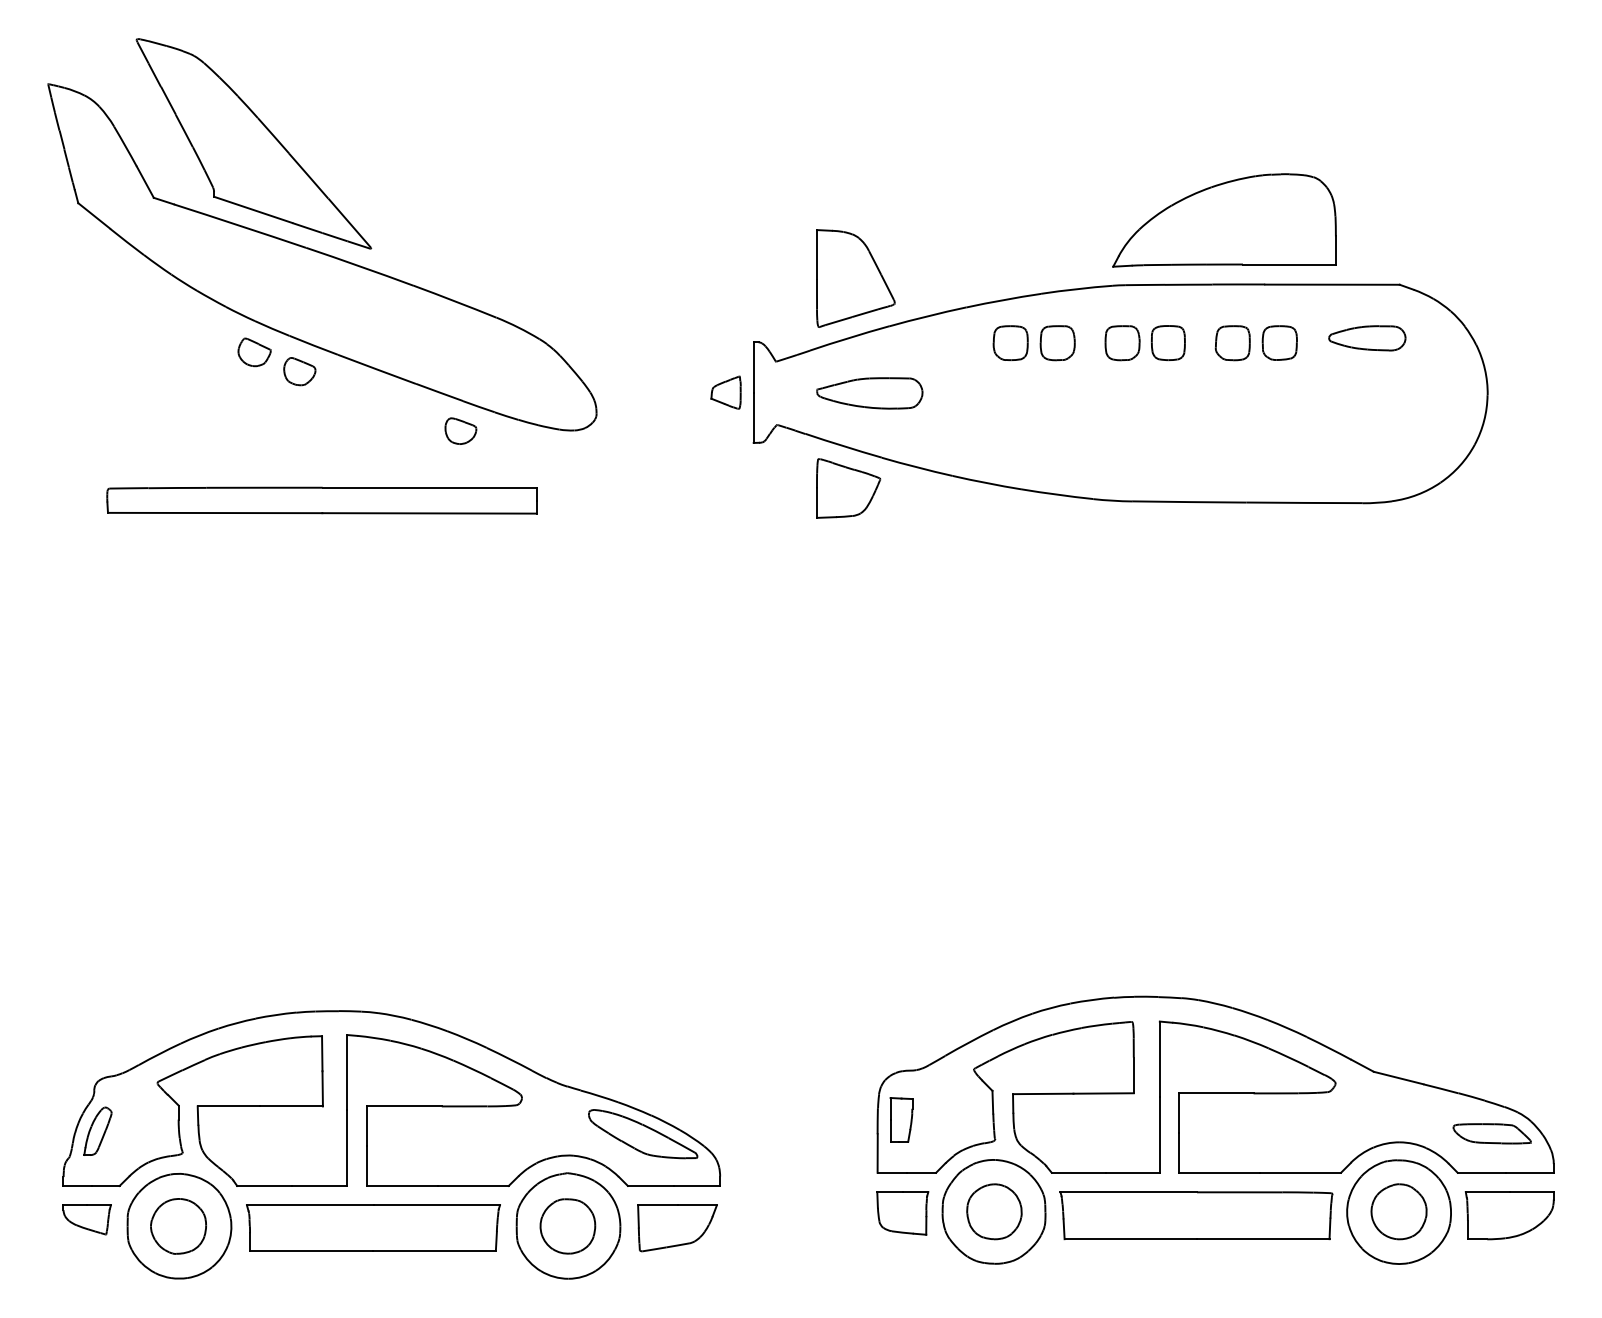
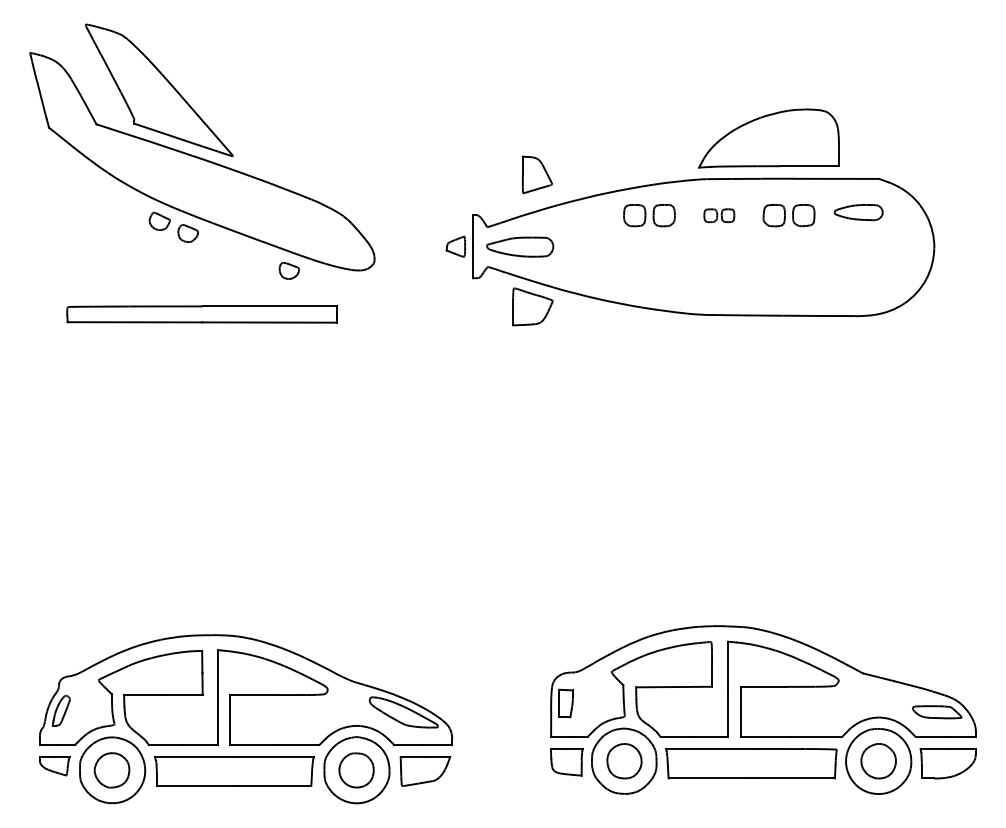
part: (855, 277) -> (537, 174), size x0.6
part: (1145, 342) -> (719, 215), size x0.6
part: (870, 392) -> (520, 246), moved

